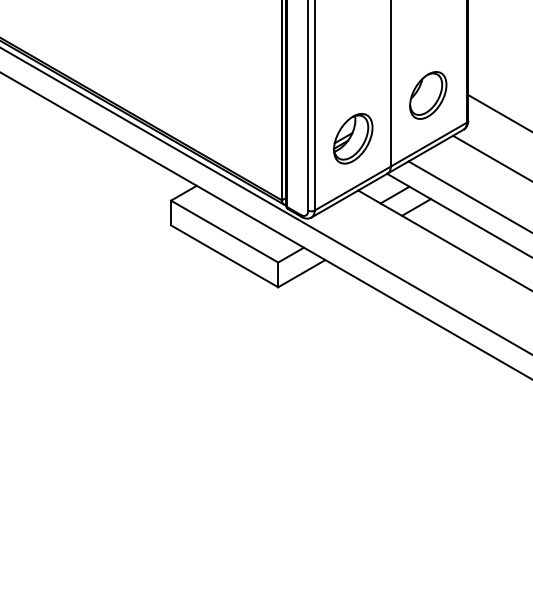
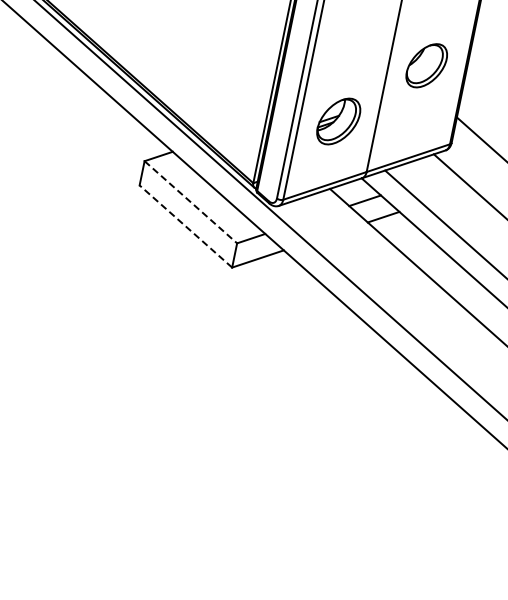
part: (428, 95) -> (426, 65), moved
part: (353, 138) -> (339, 121), moved
line: (224, 231) -> (190, 202), solid -> dashed
line: (224, 256) -> (185, 226), solid -> dashed

